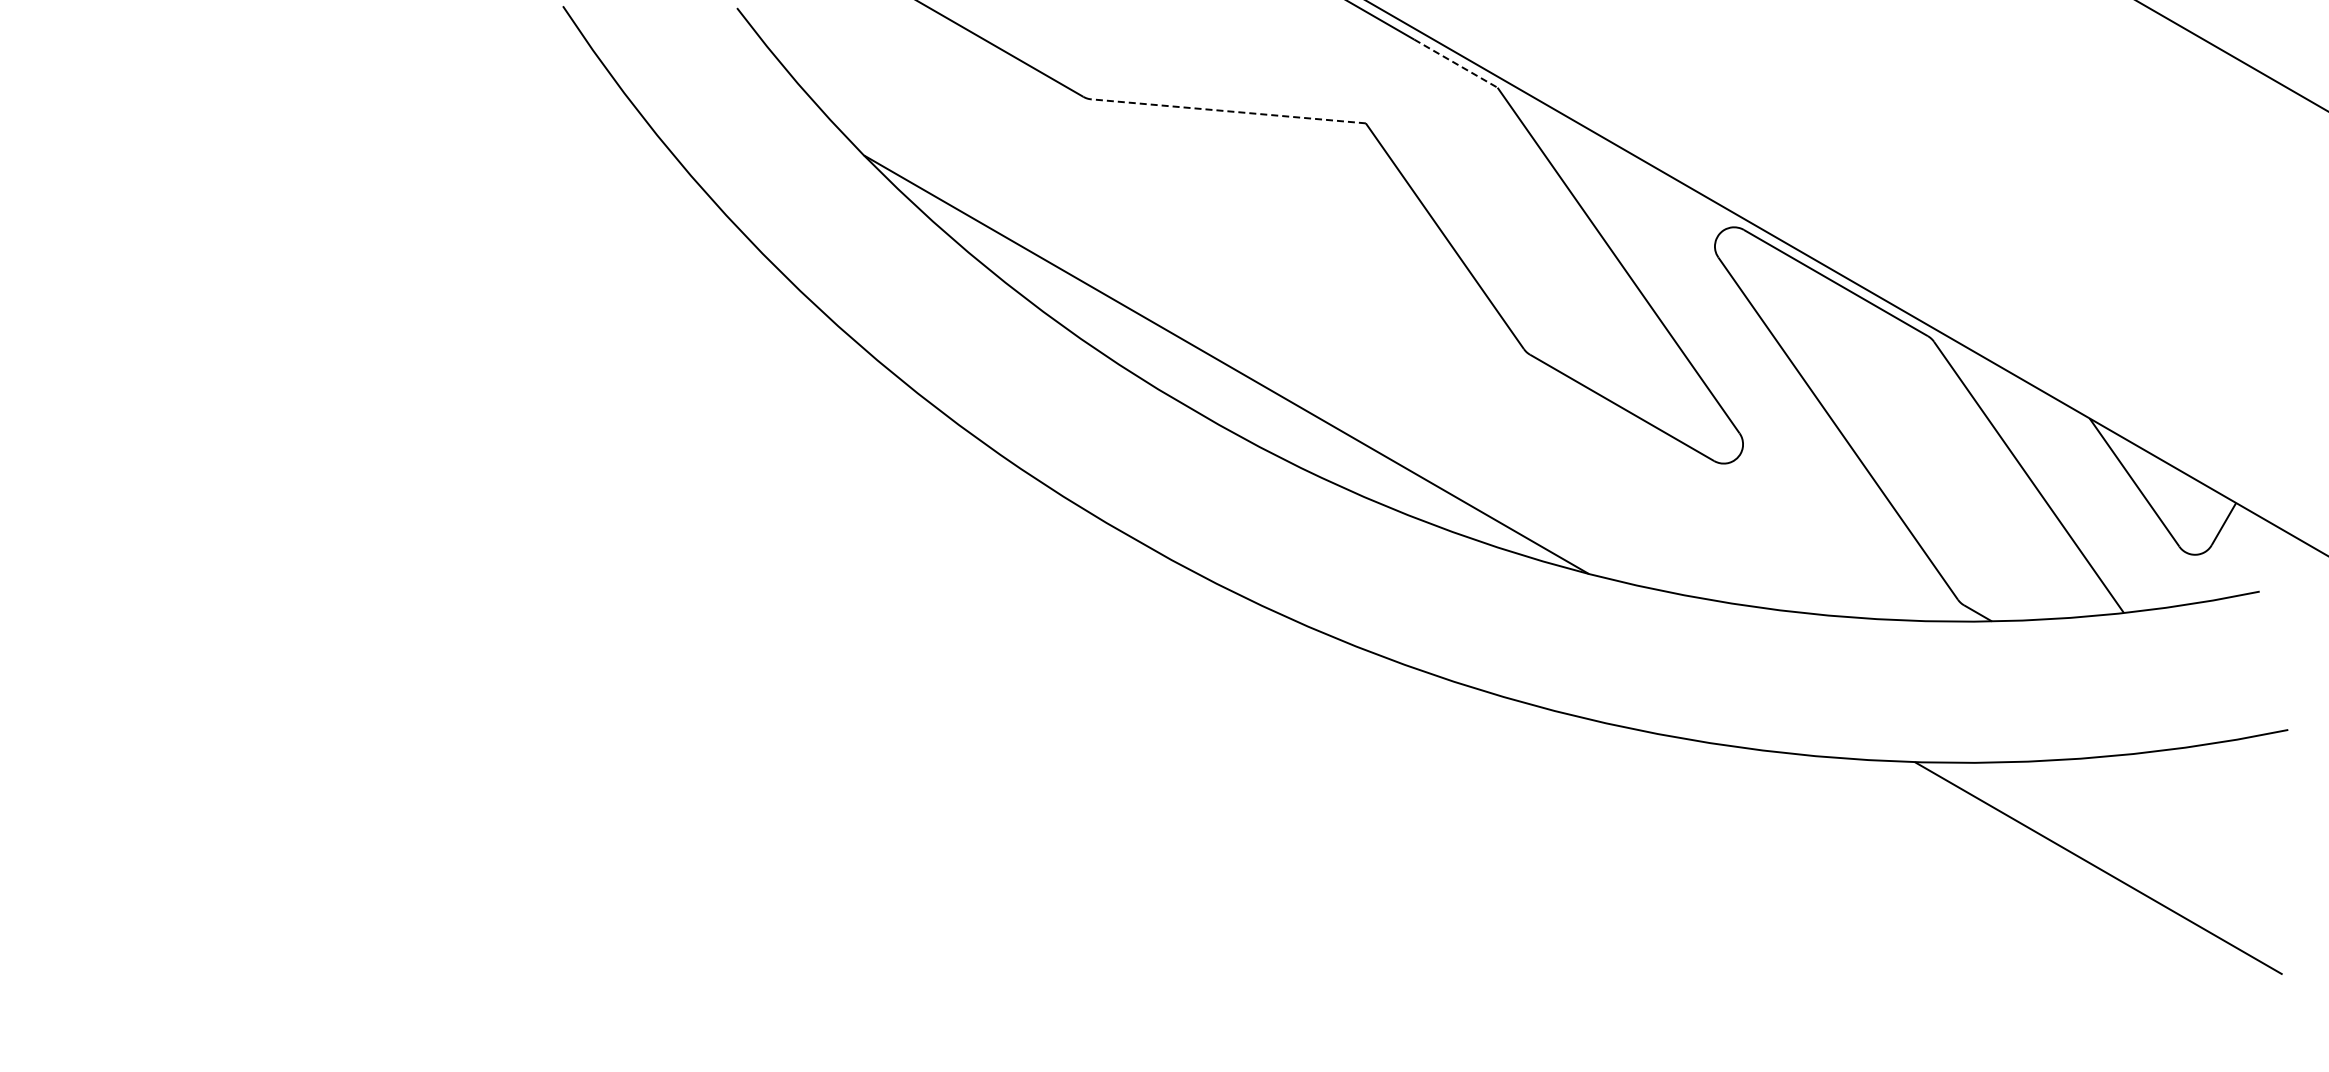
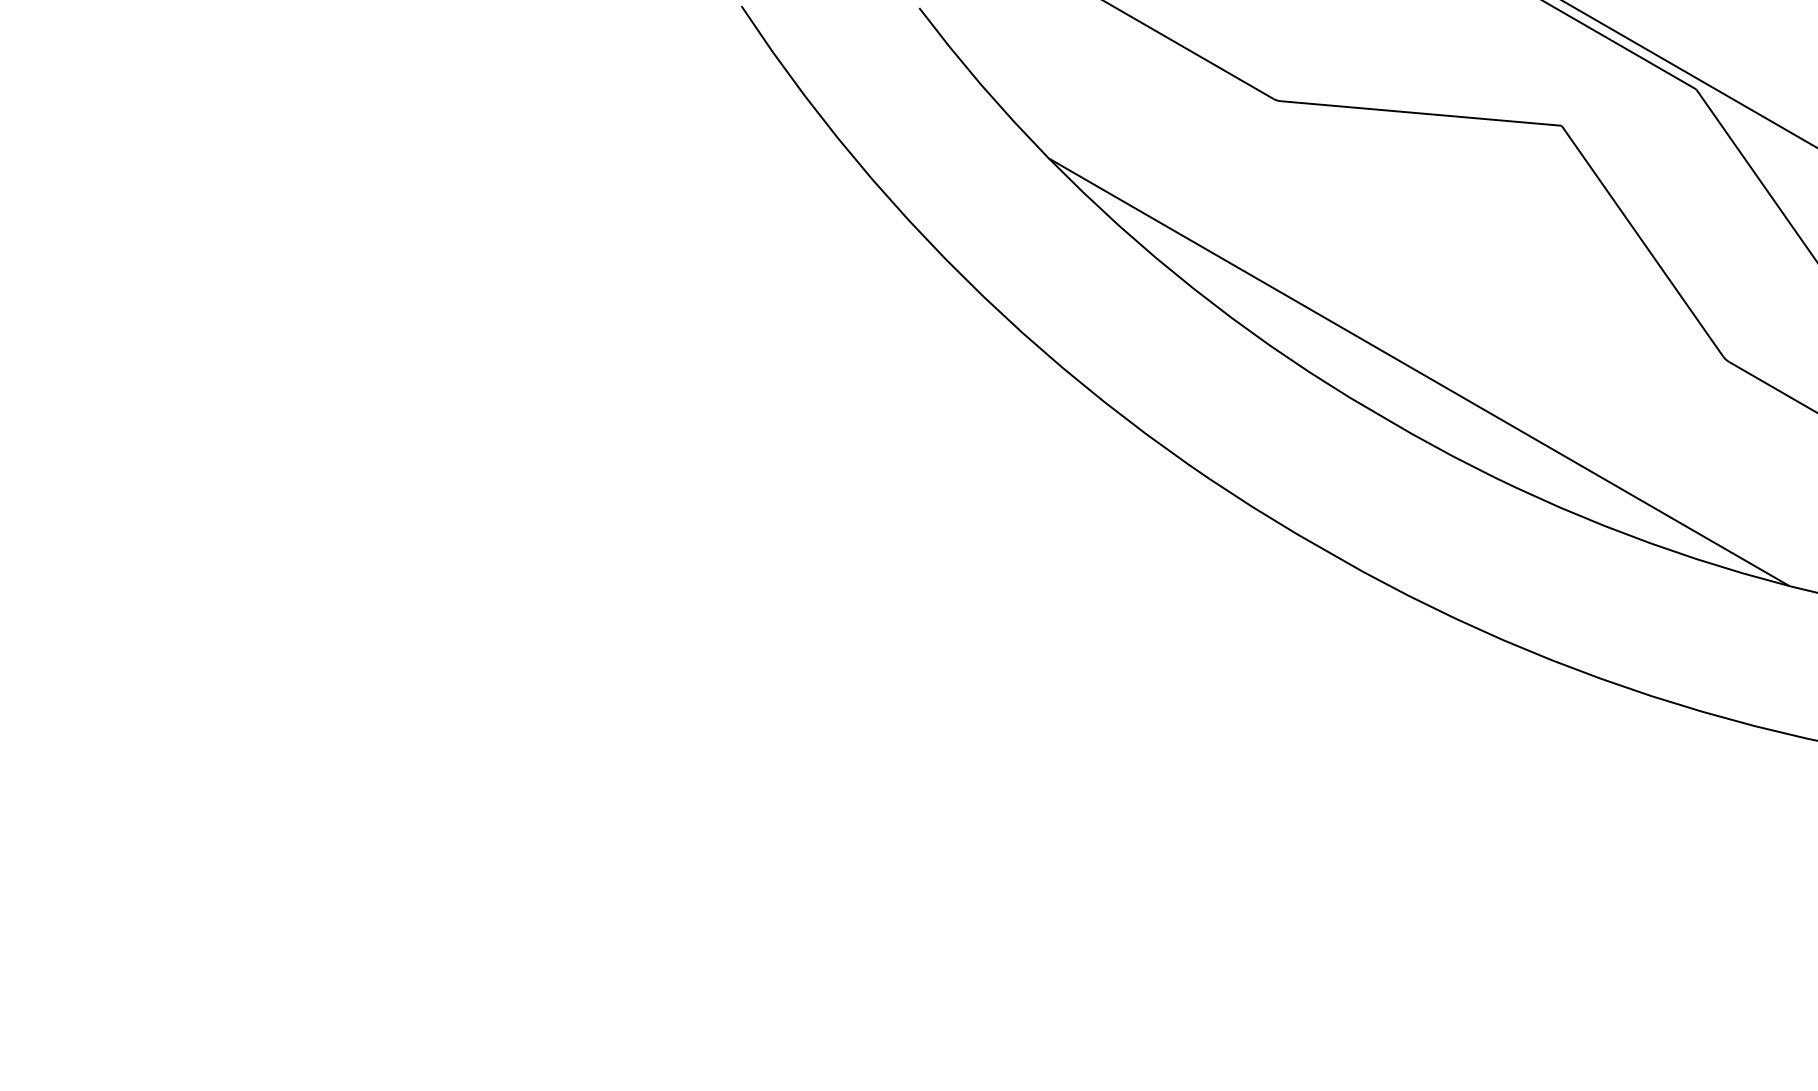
line: (1456, 63) -> (1654, 64), dashed -> solid
line: (1228, 111) -> (1421, 113), dashed -> solid

